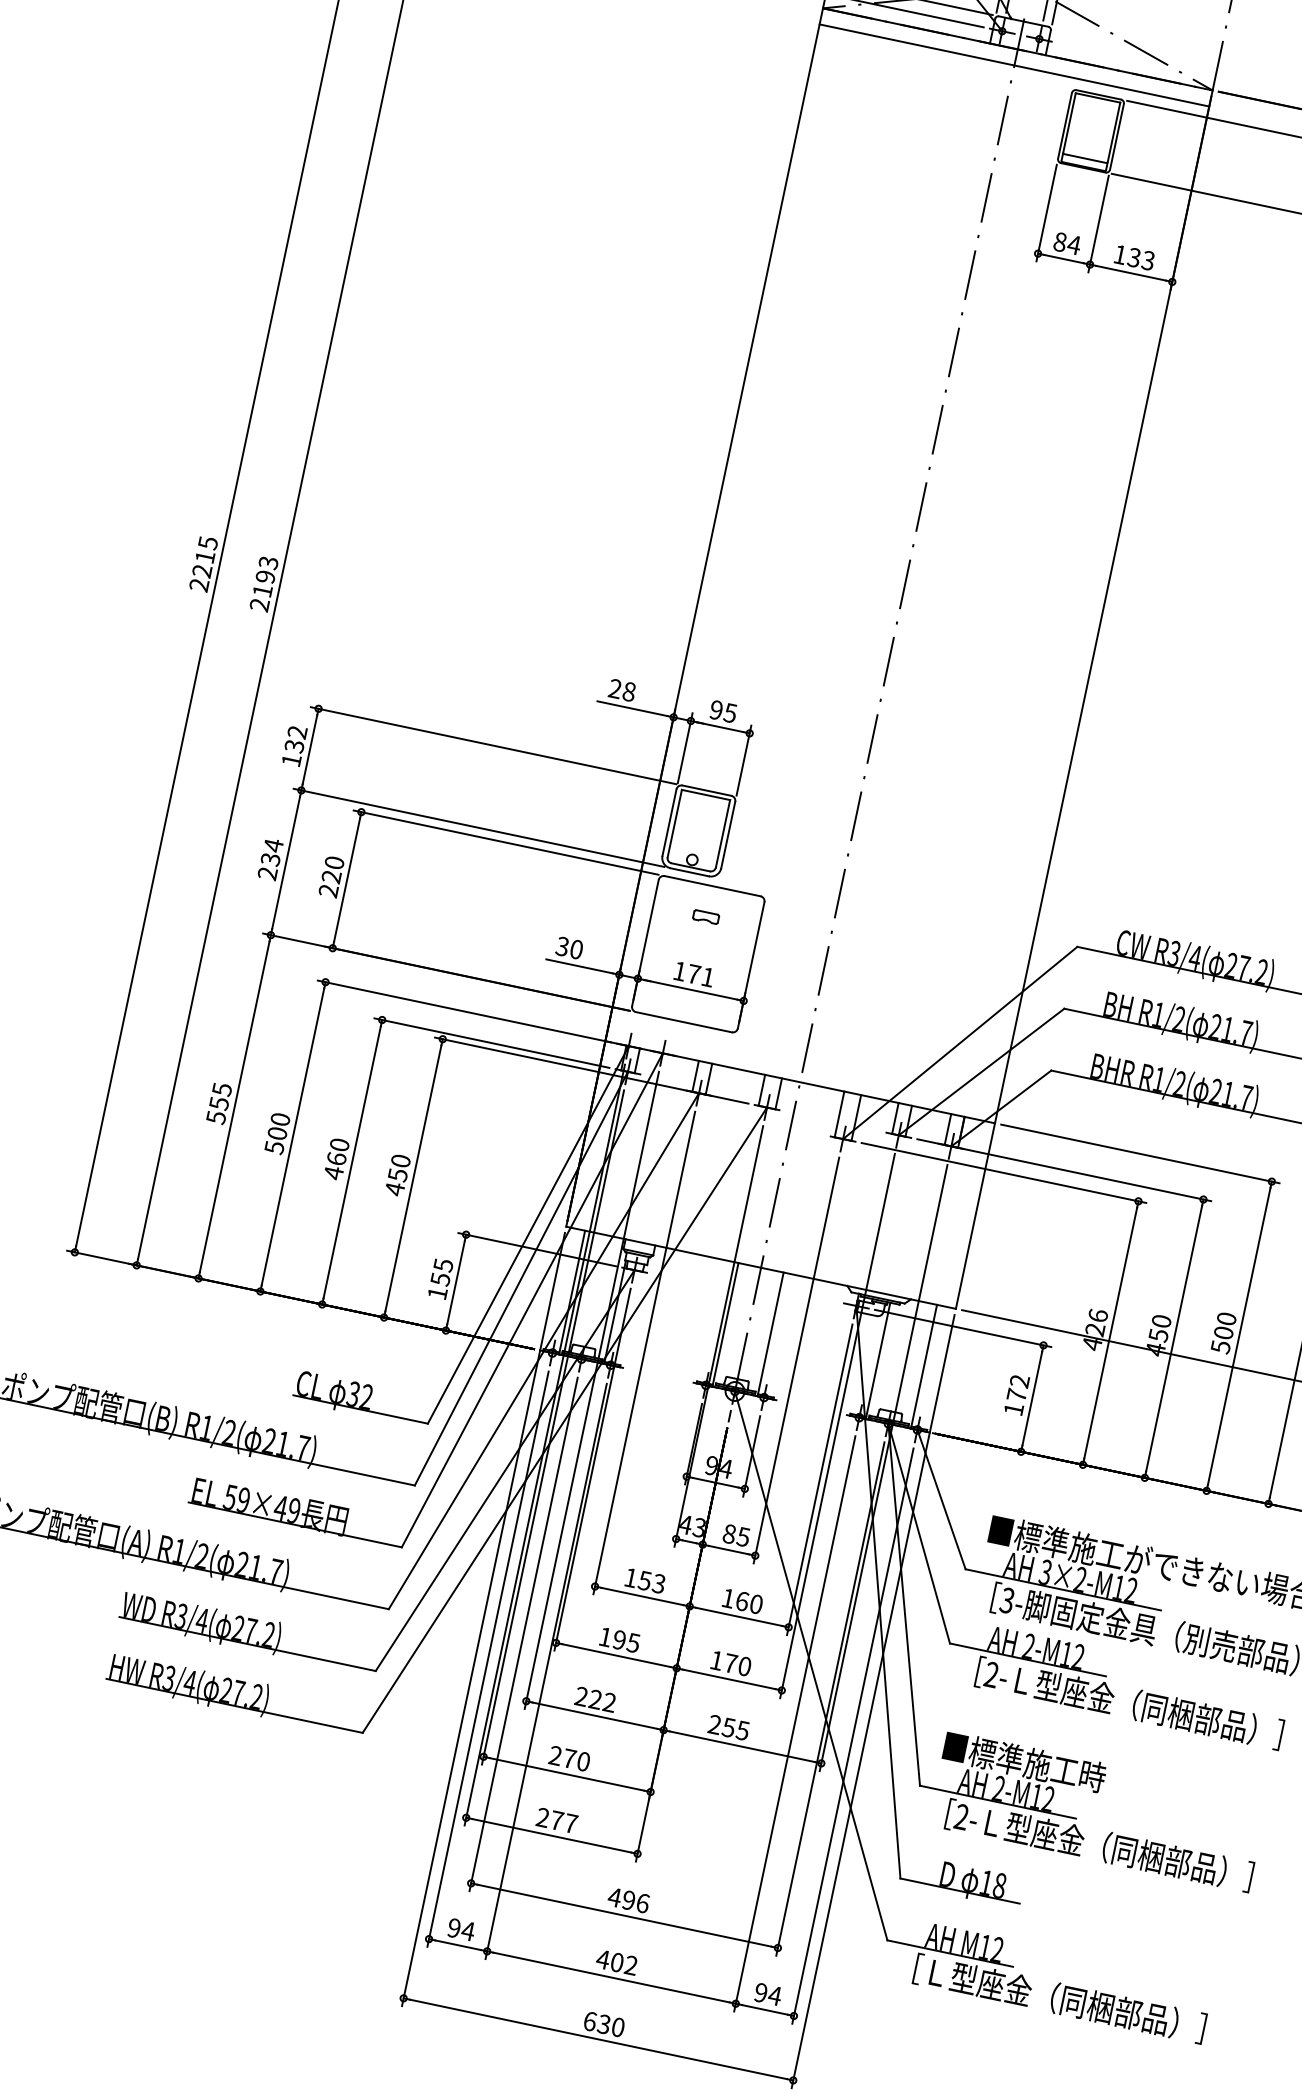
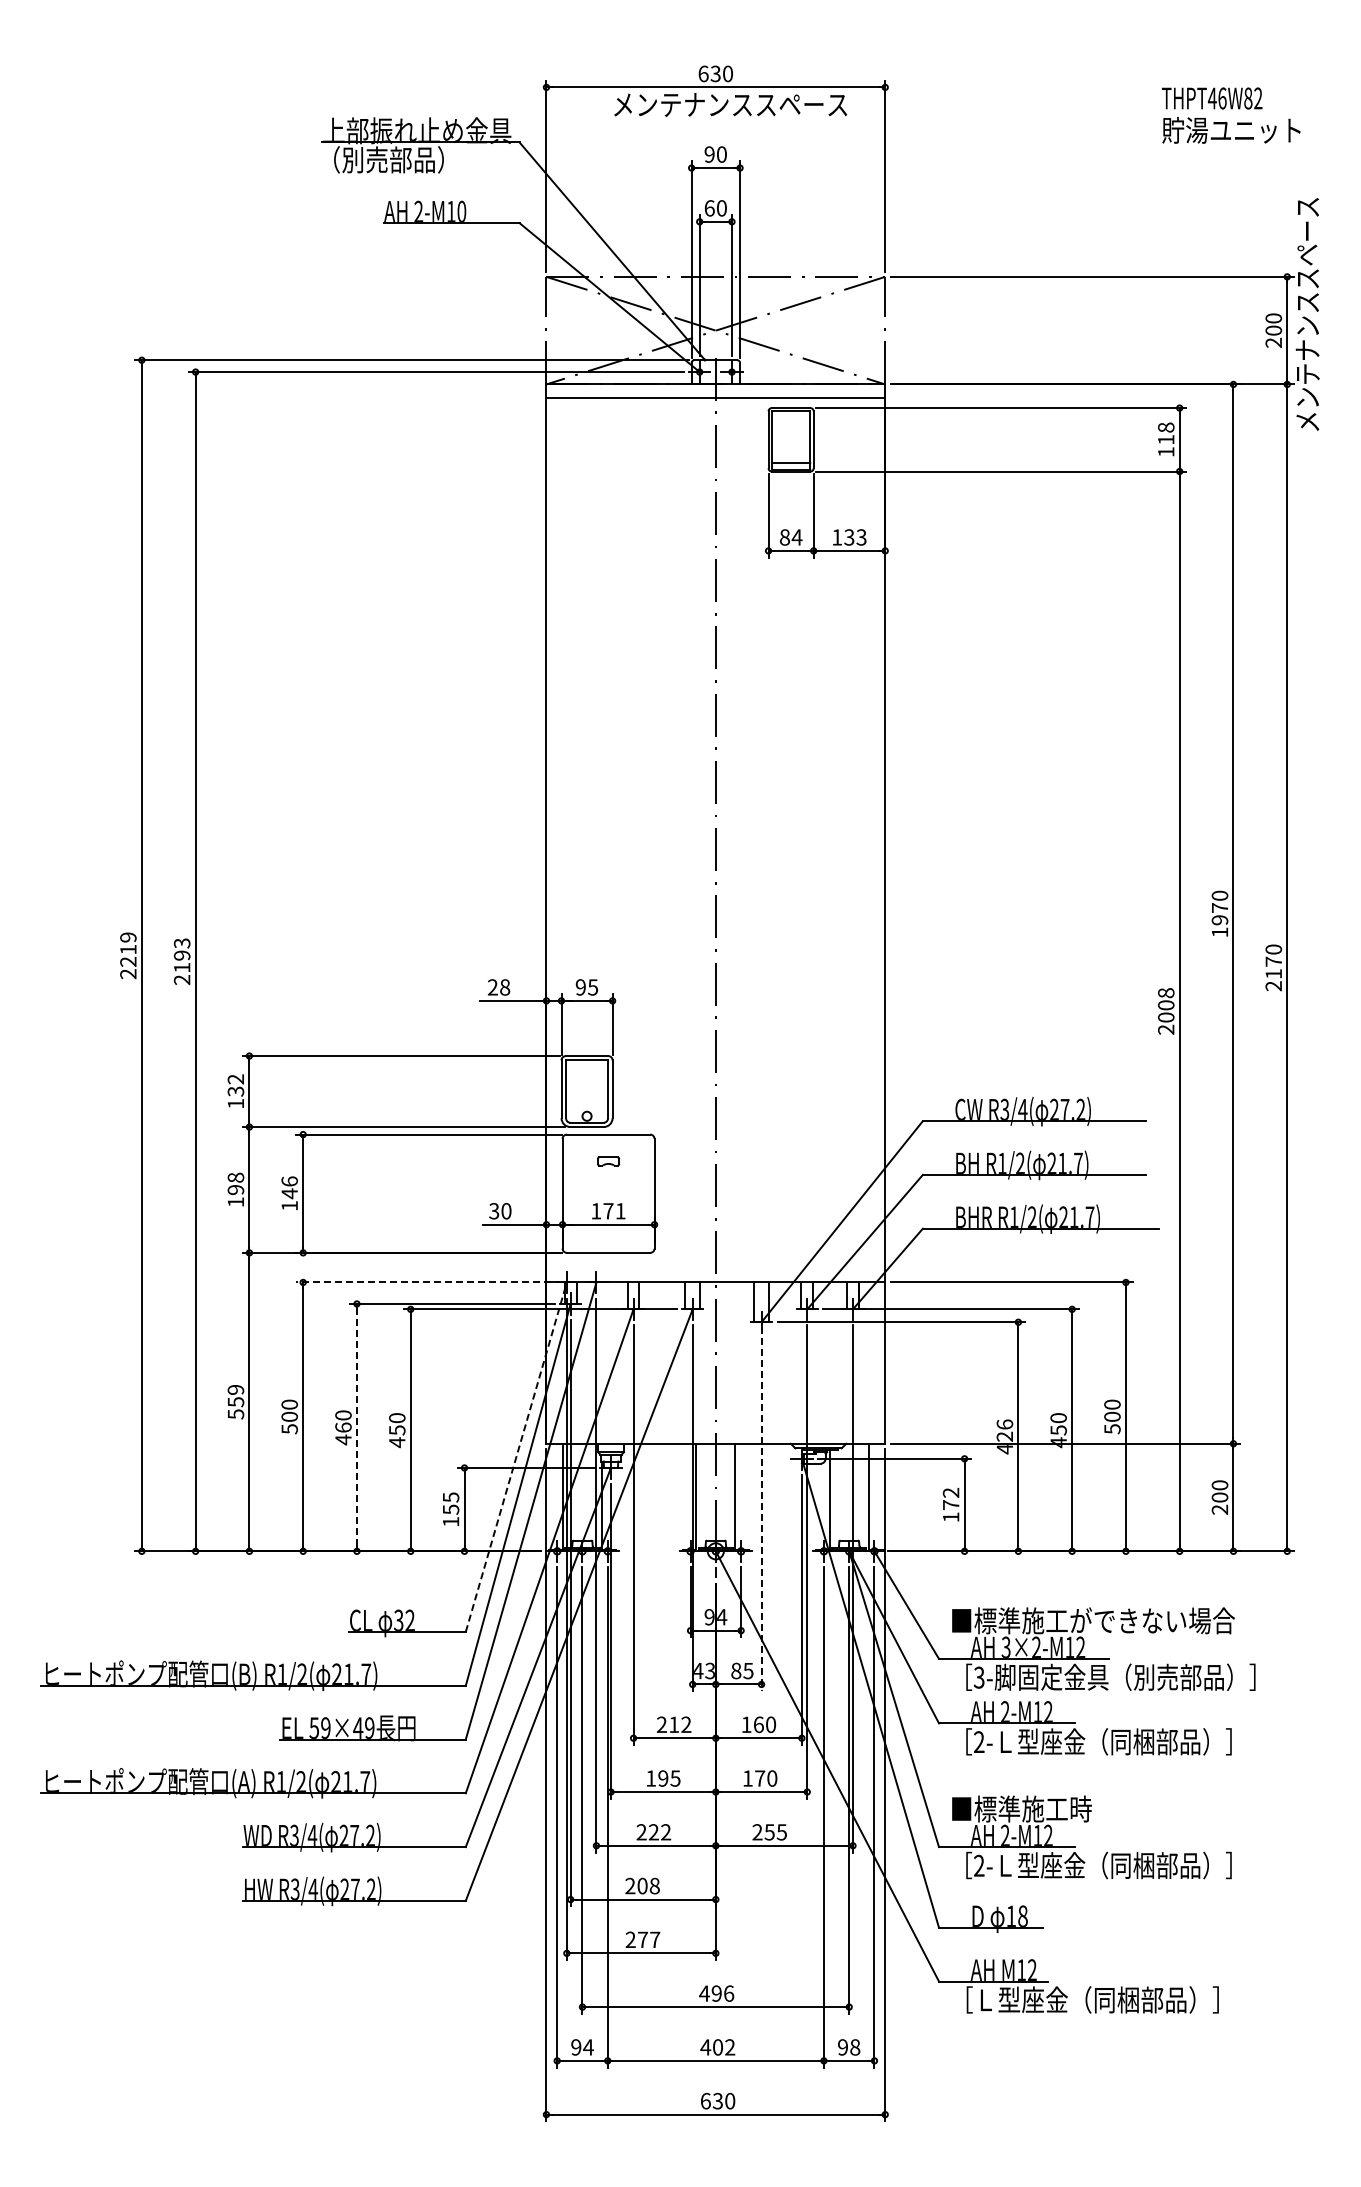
text: (208, 543) -> (128, 937), 2215 -> 2219
text: (270, 858) -> (235, 1189), 234 -> 198
text: (331, 876) -> (289, 1193), 220 -> 146
line: (463, 1011) -> (423, 1282), solid -> dashed
text: (221, 1090) -> (235, 1390), 555 -> 559
line: (351, 1161) -> (356, 1427), solid -> dashed
line: (528, 1235) -> (516, 1457), solid -> dashed
line: (796, 1361) -> (761, 1515), solid -> dashed
text: (644, 1580) -> (673, 1724), 153 -> 212
text: (576, 1759) -> (648, 1885), 270 -> 208
text: (774, 1995) -> (854, 2047), 94 -> 98

